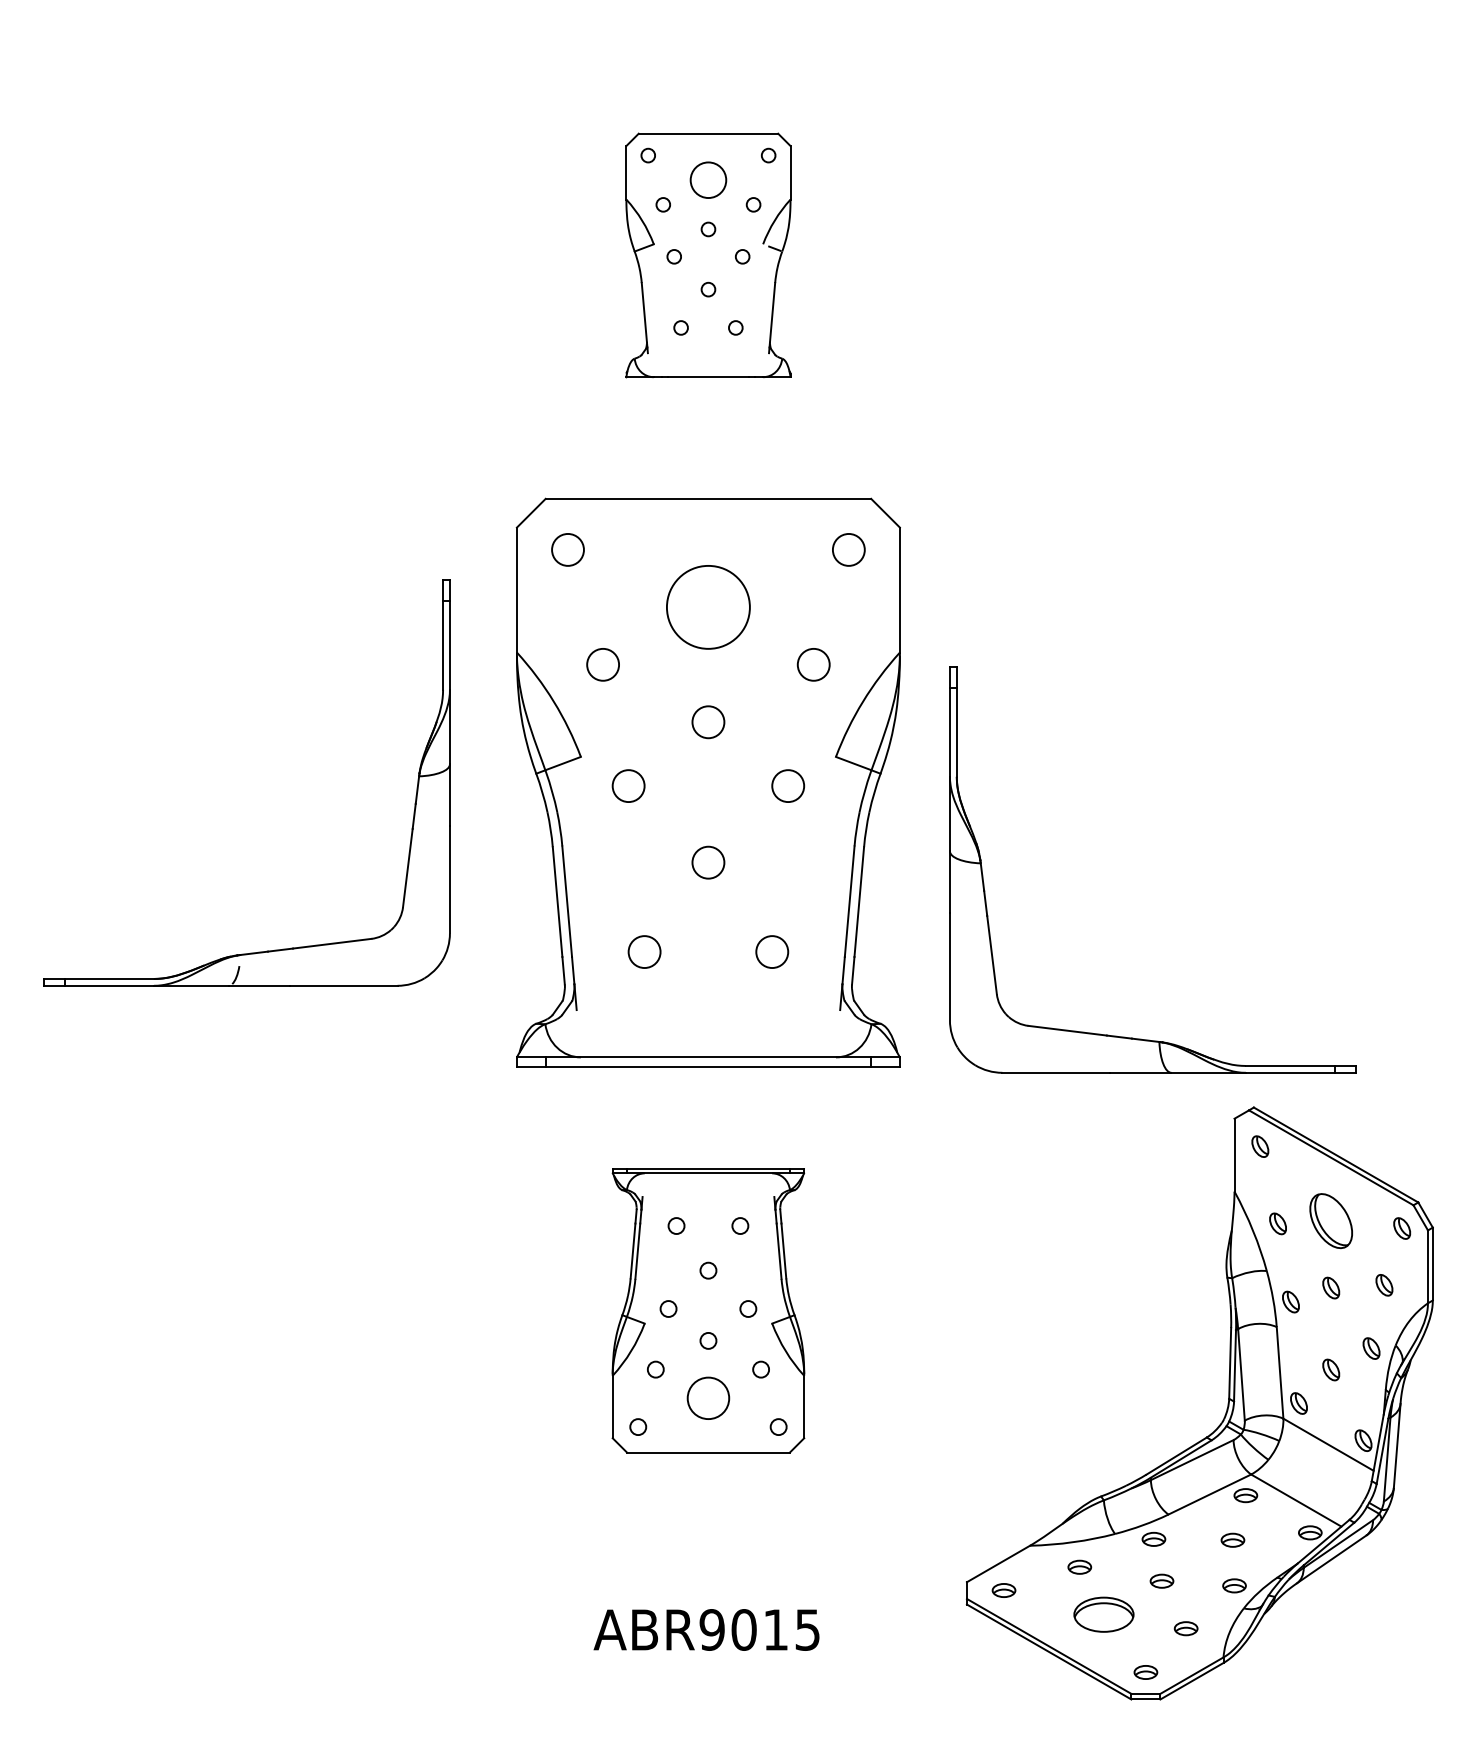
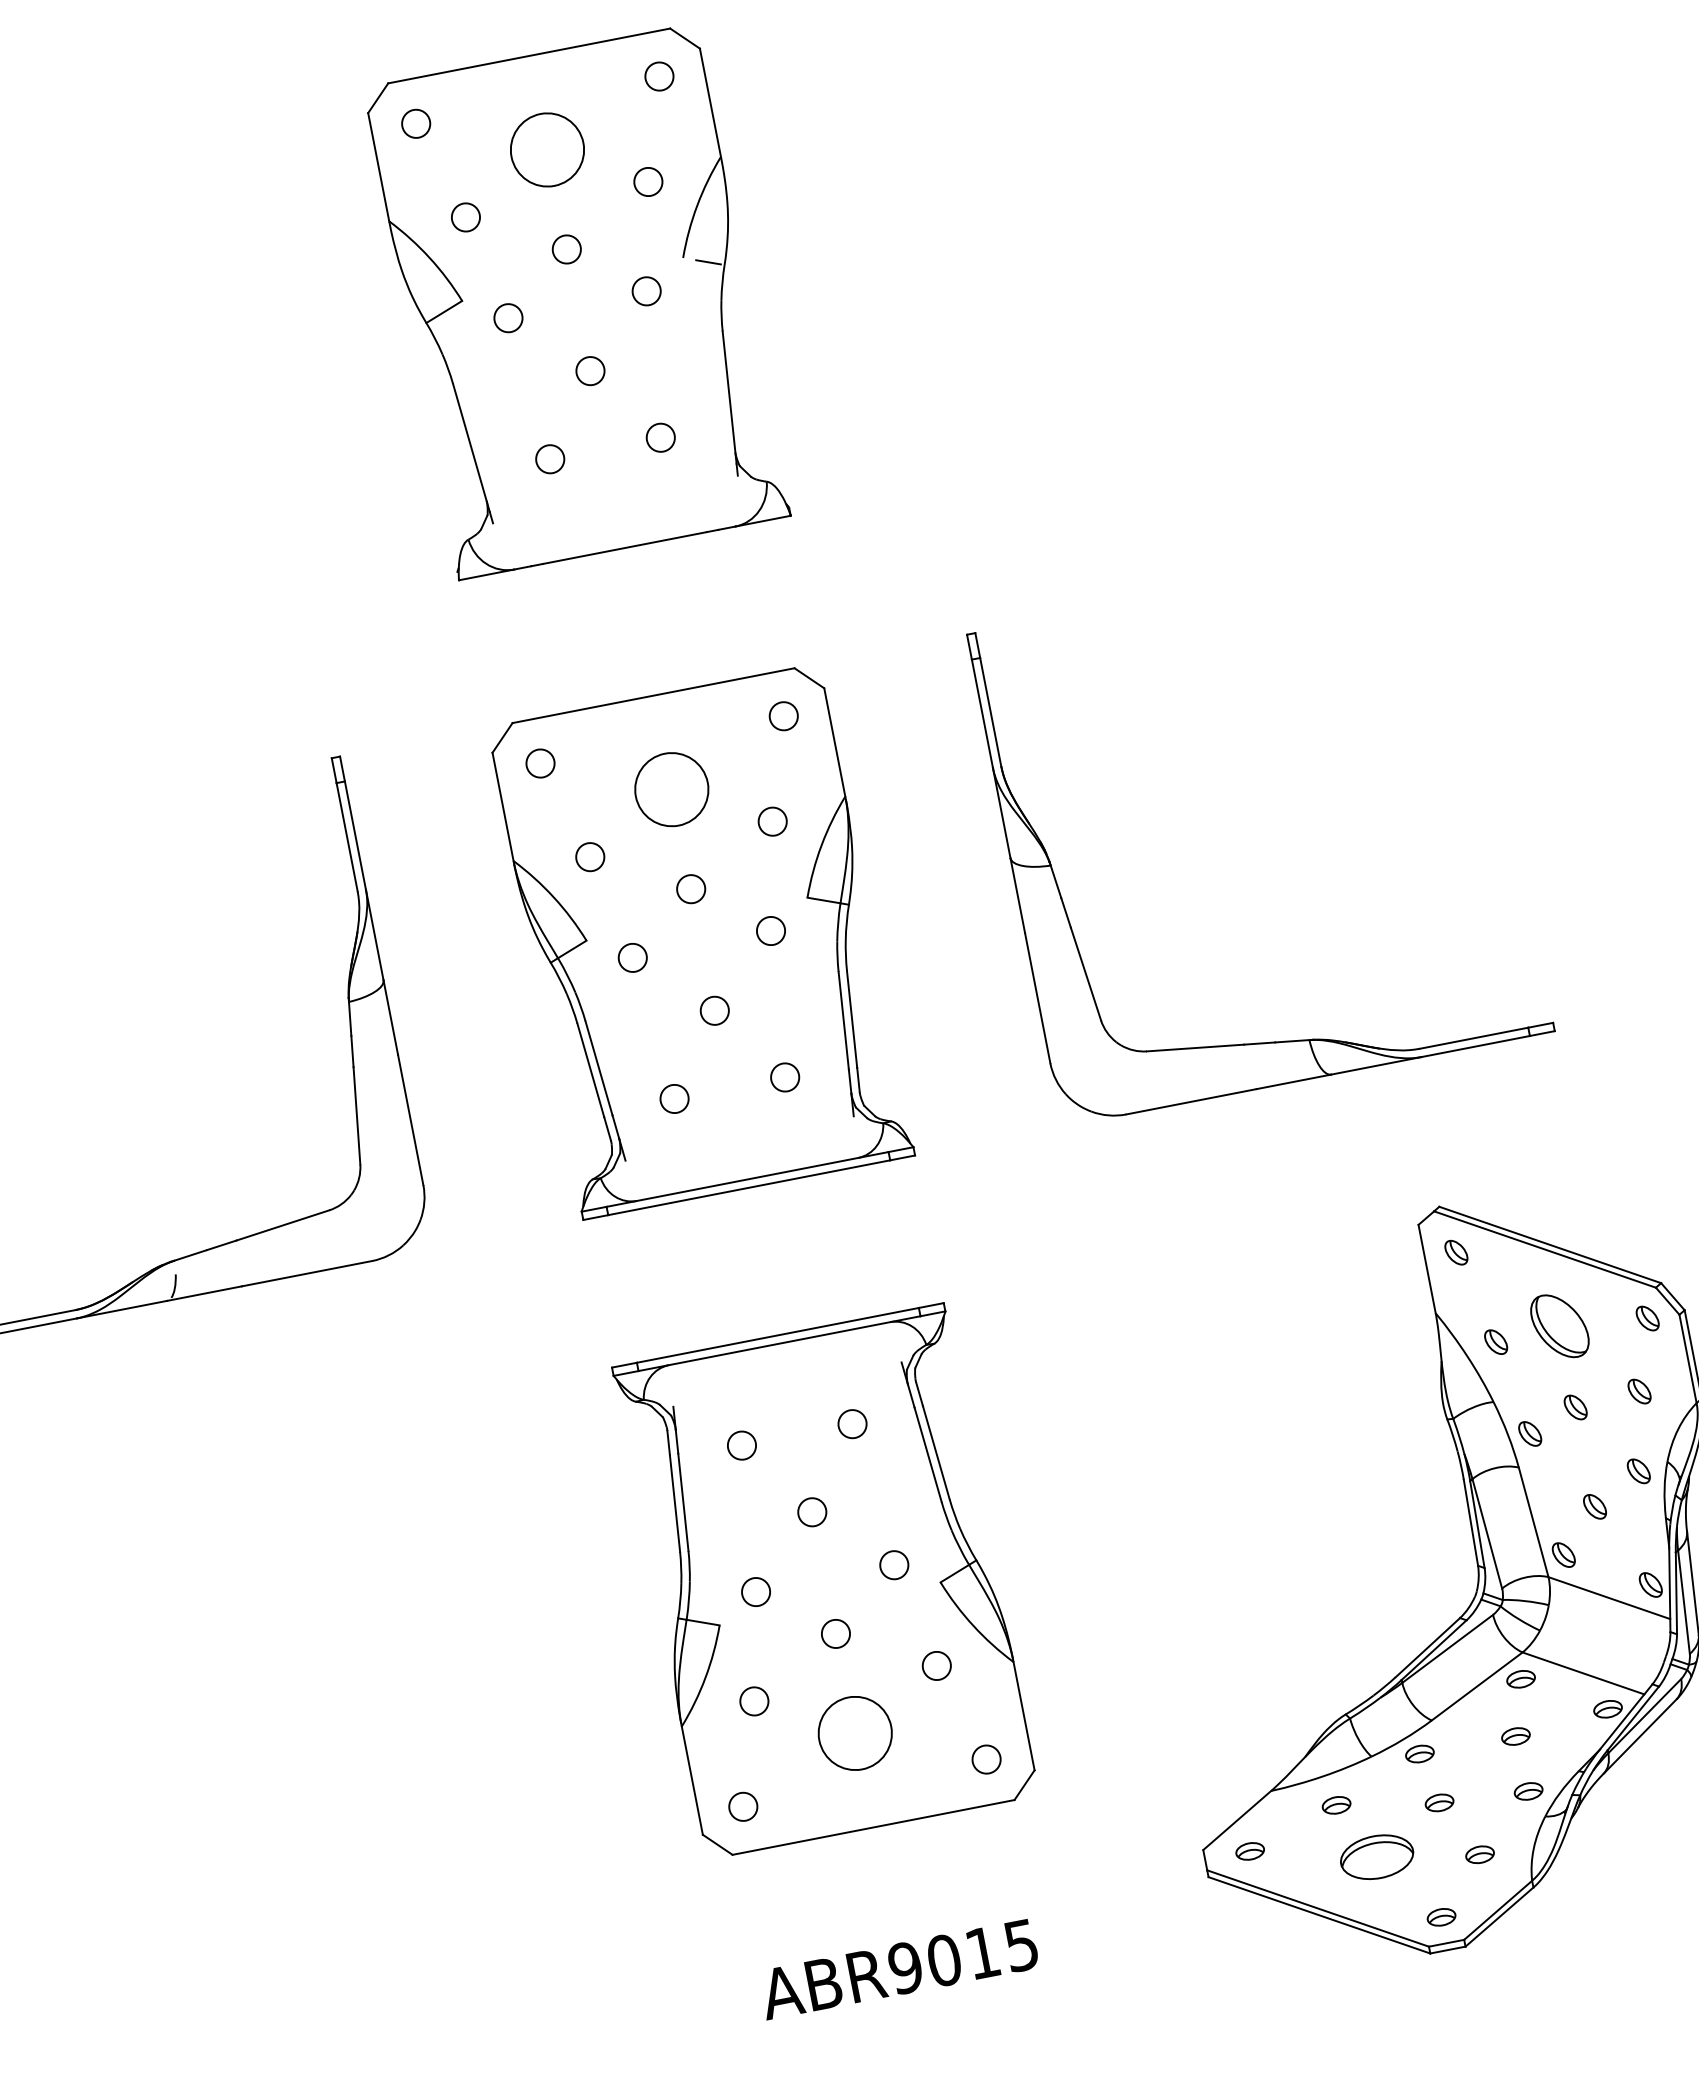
part: (708, 255) -> (577, 302), size x1.67
part: (708, 782) -> (701, 941), size x0.71
part: (985, 890) -> (1062, 897), moved
part: (708, 1310) -> (825, 1581), size x1.43

